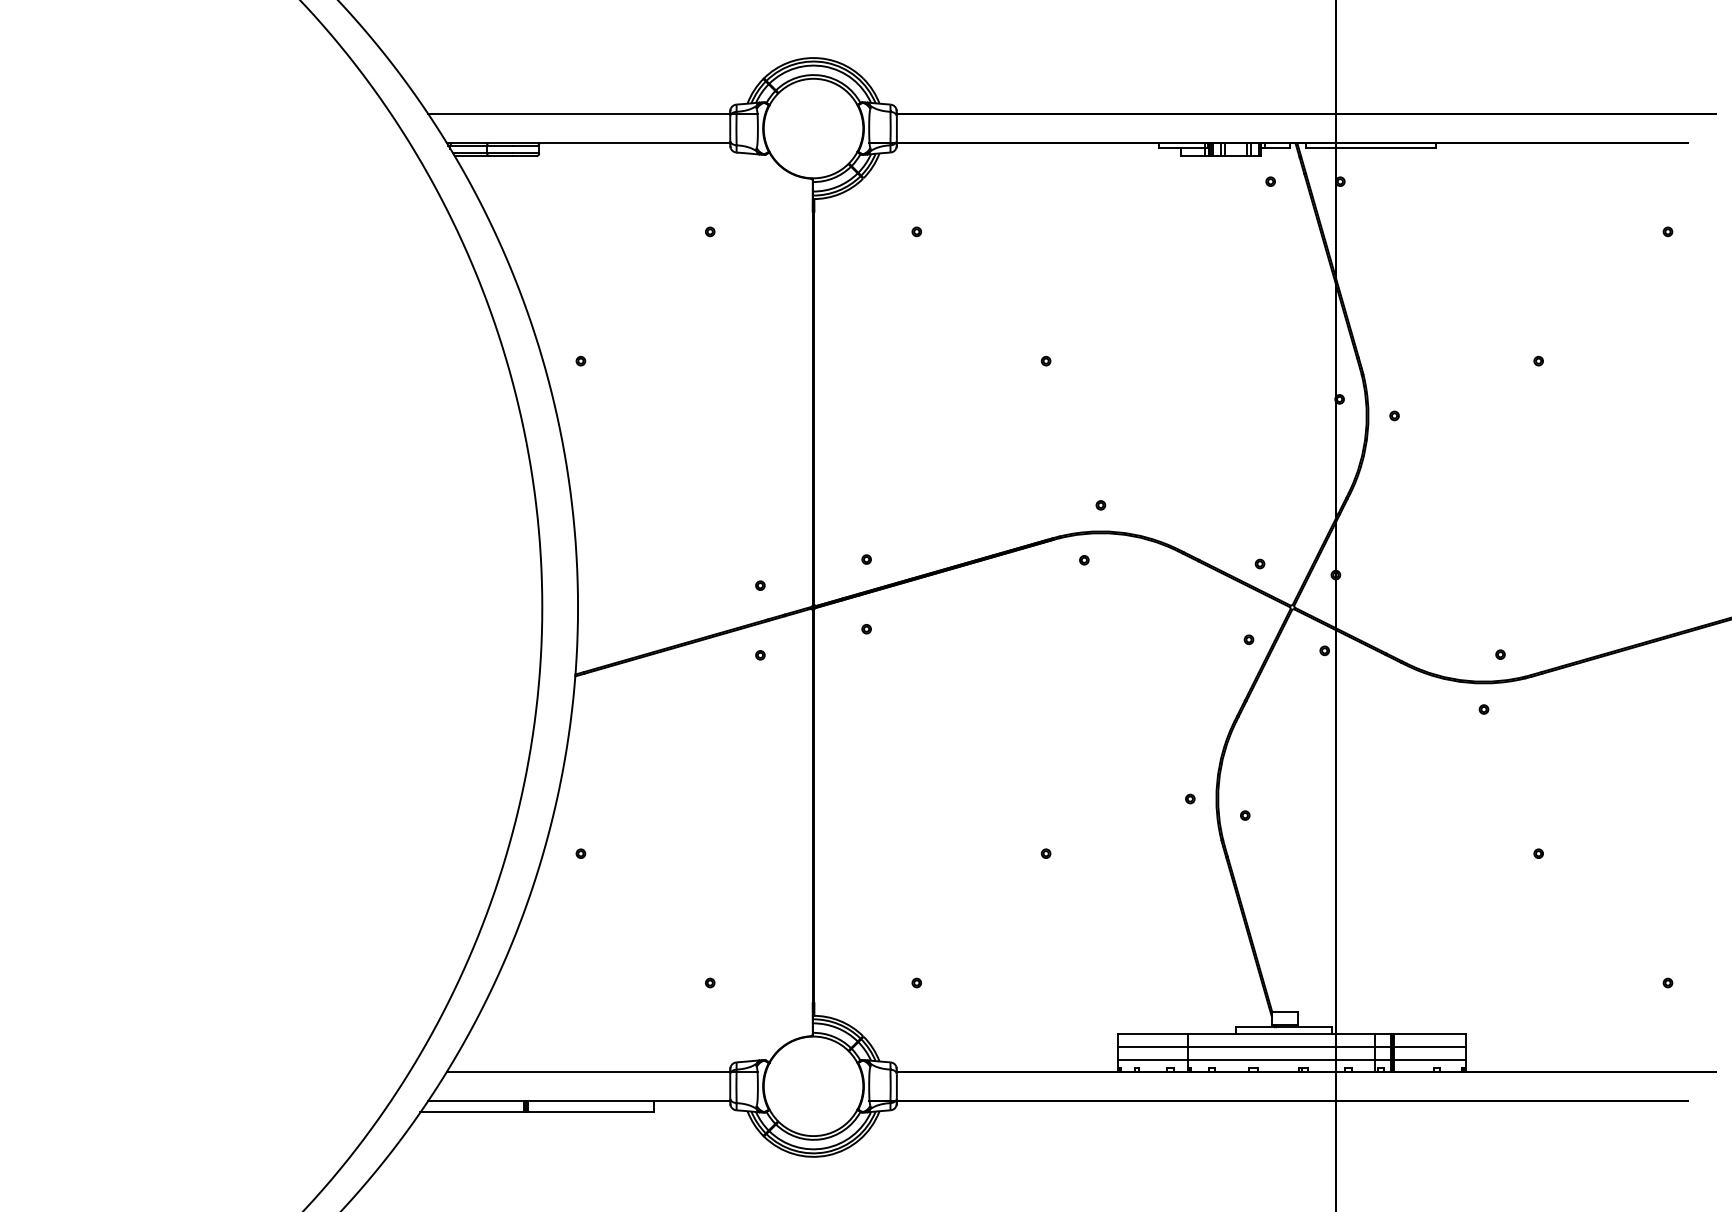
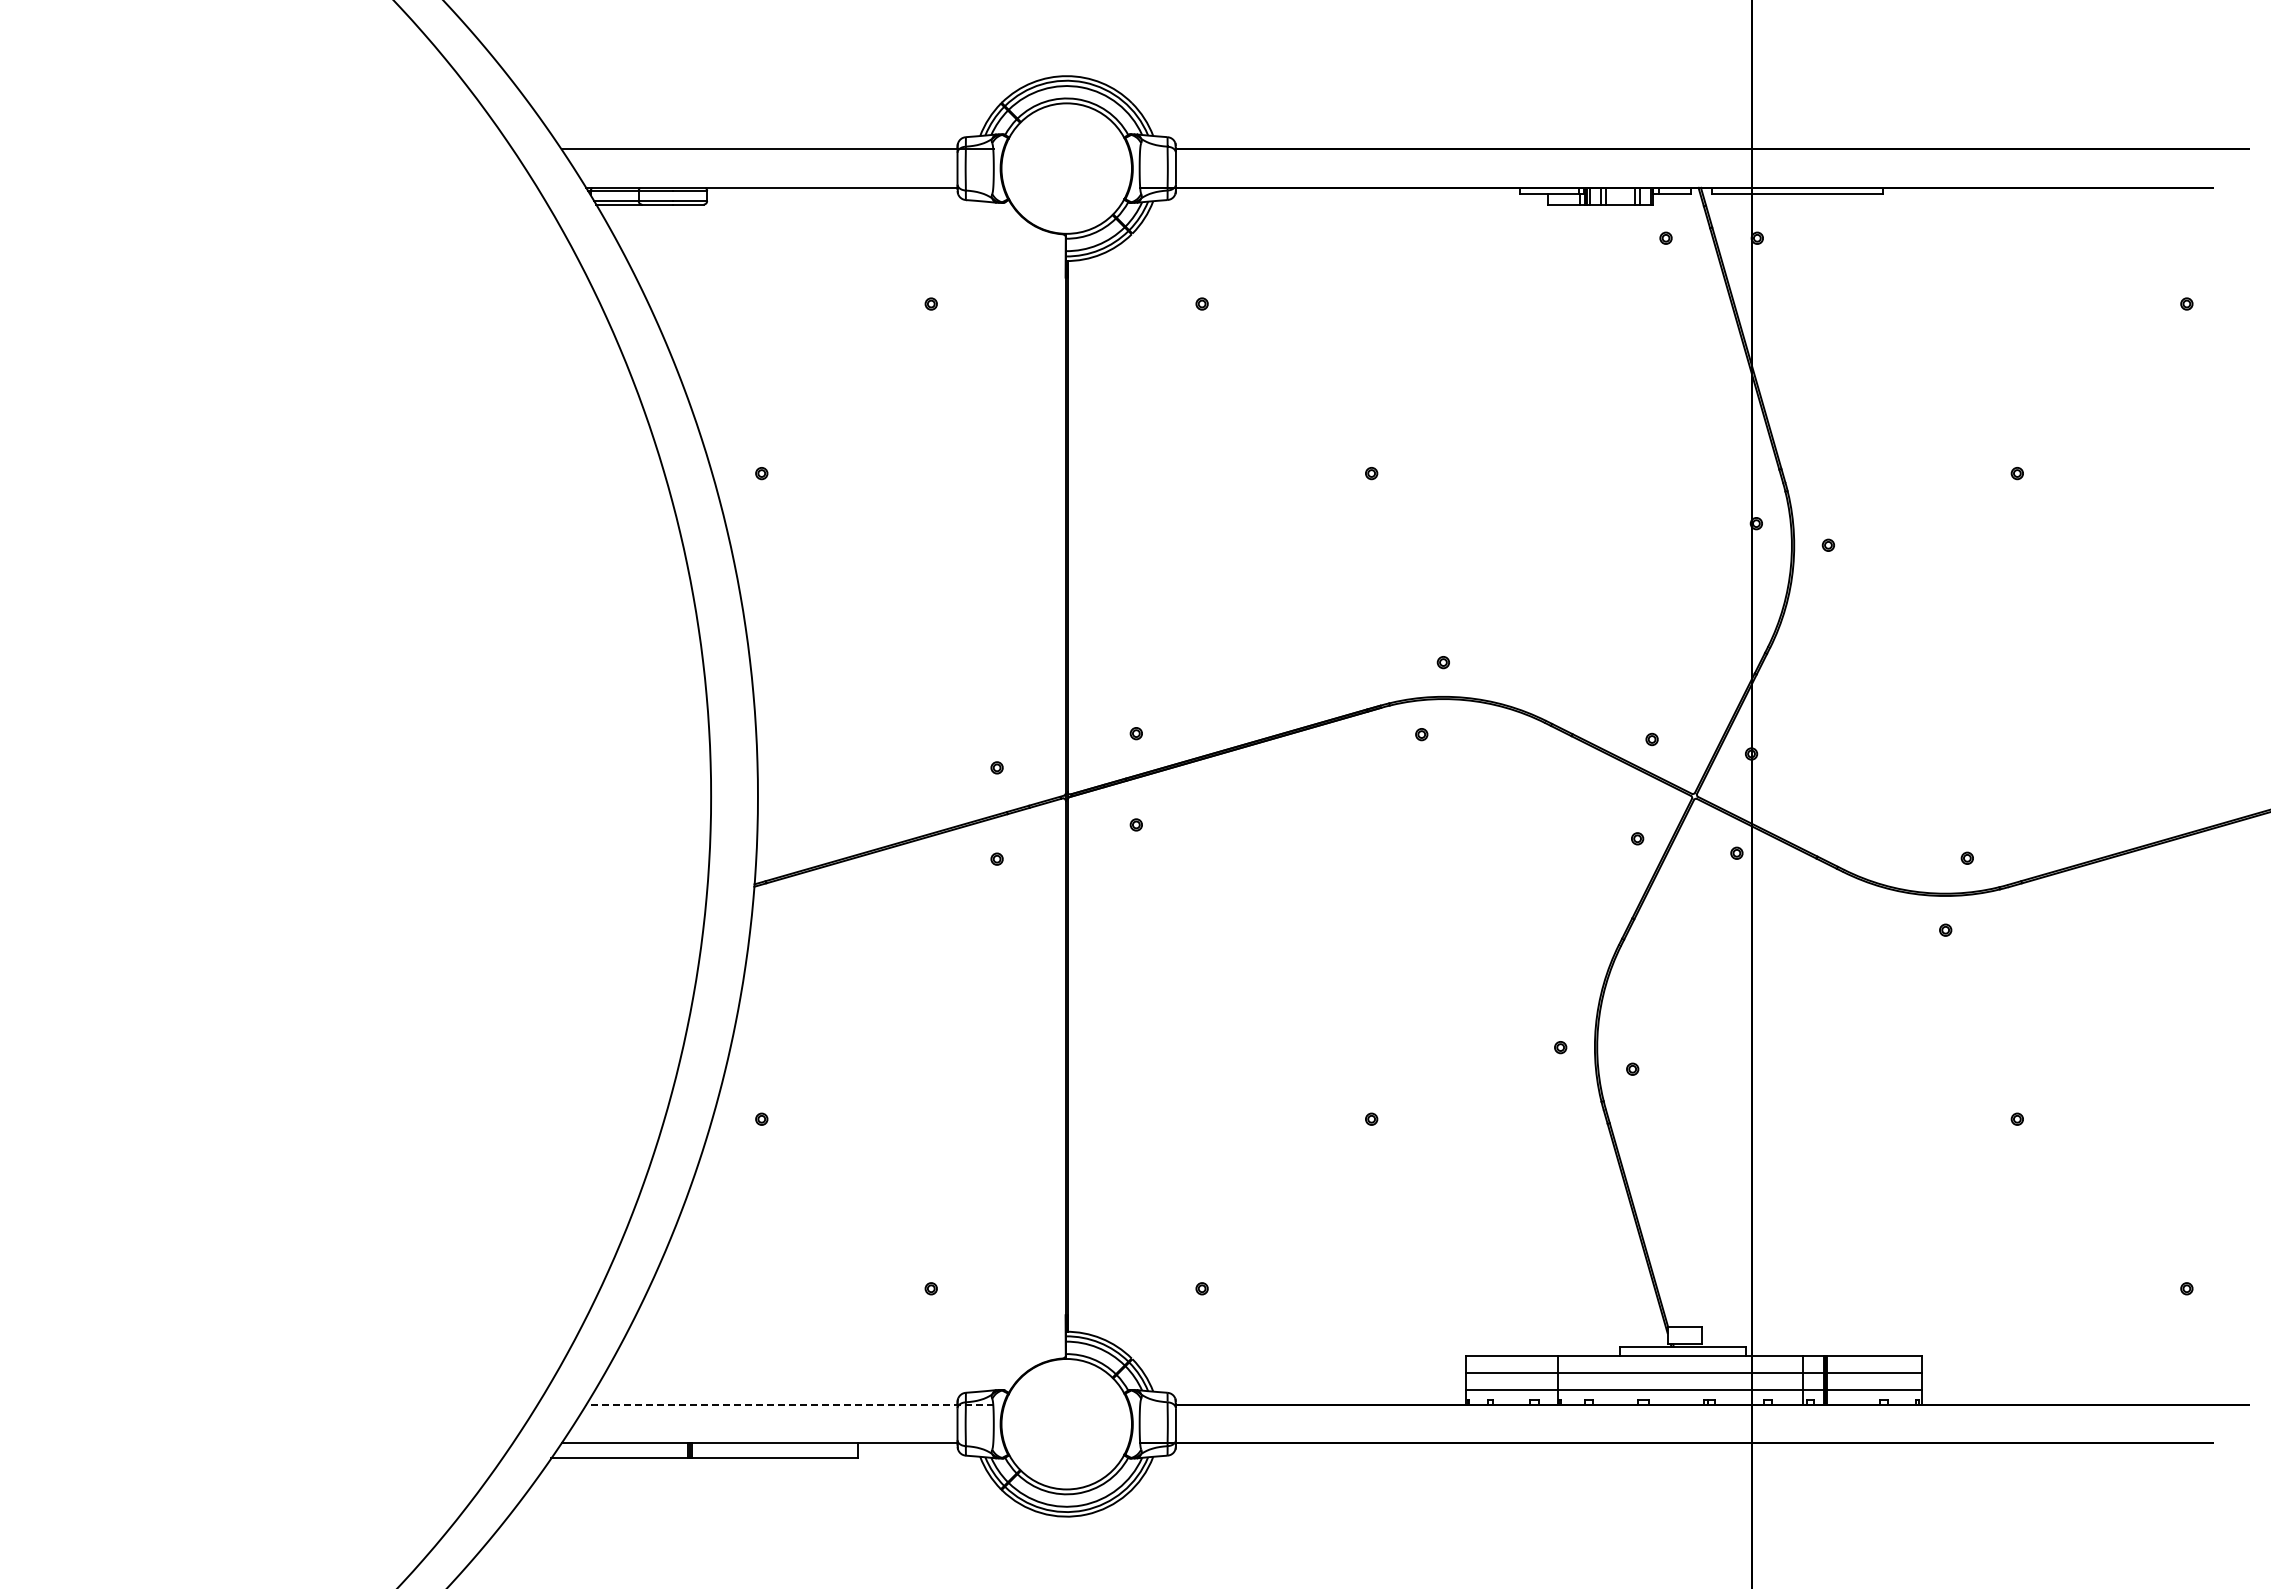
line: (602, 1071) -> (789, 1404), solid -> dashed

